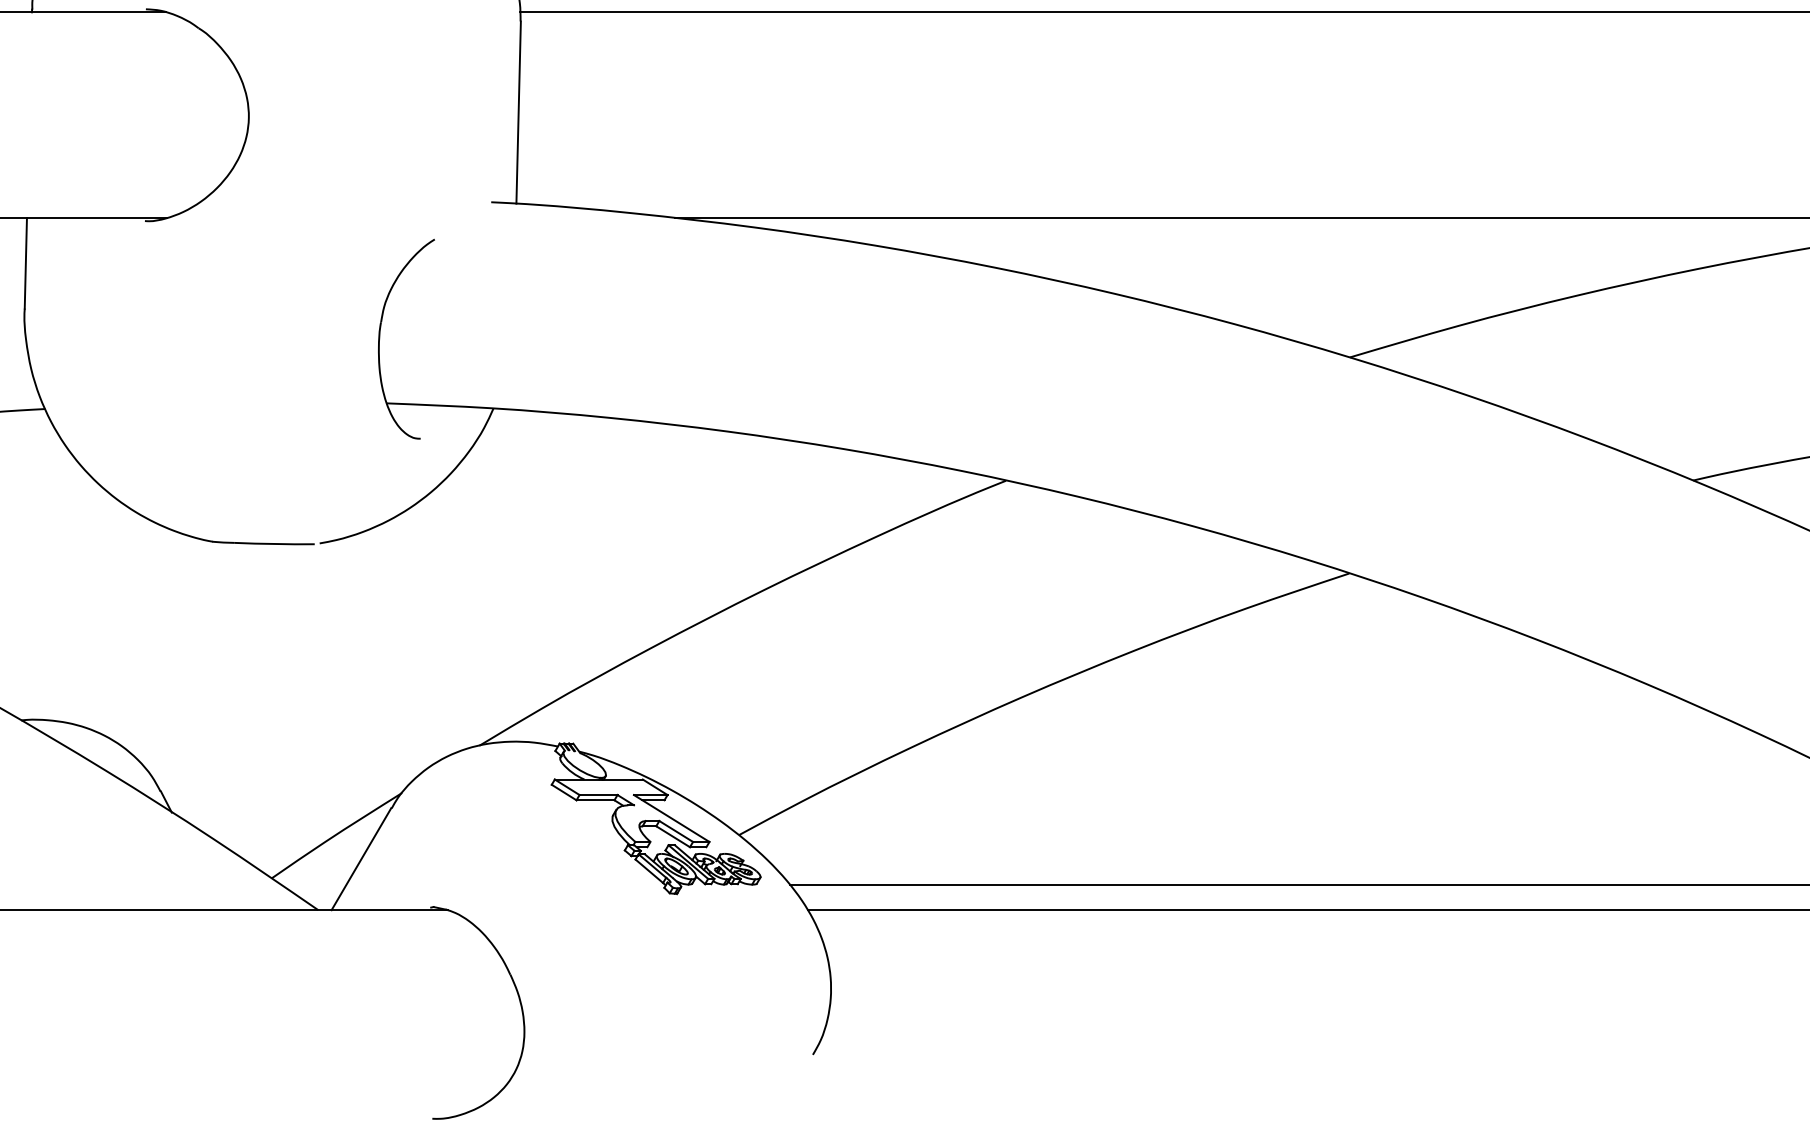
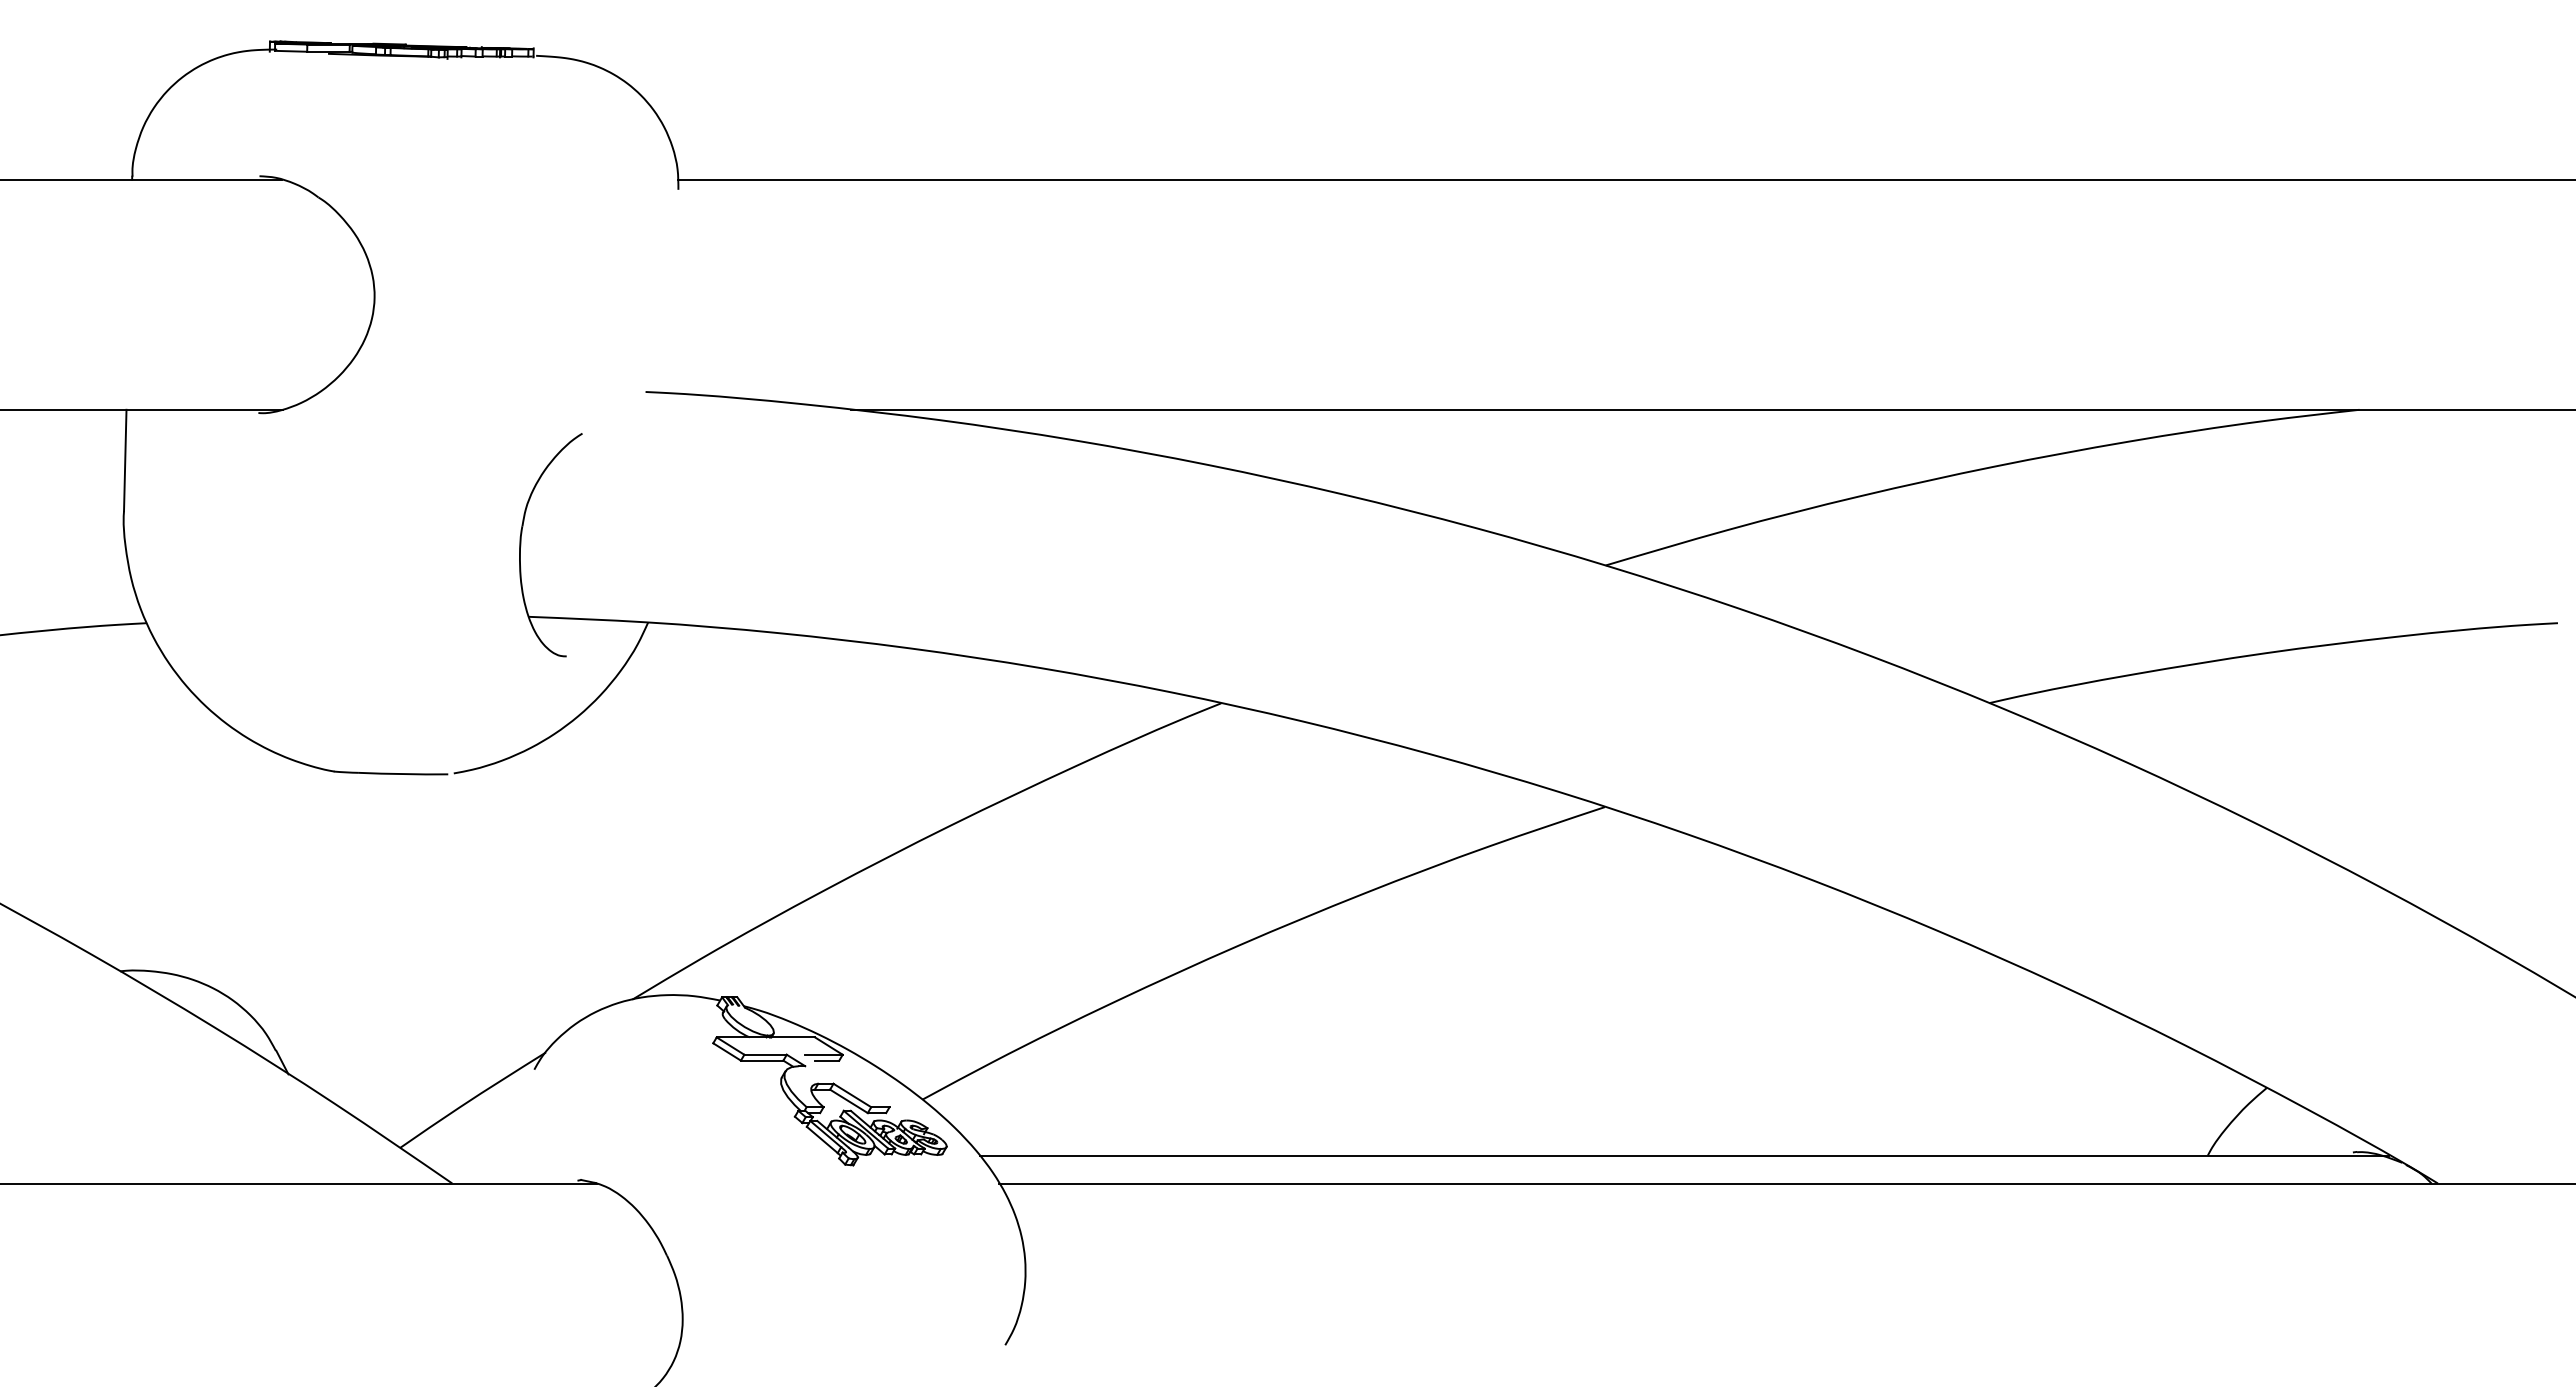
line: (517, 112) -> (675, 291), removed
line: (671, 818) -> (847, 1080), removed
line: (361, 859) -> (500, 1126), removed

